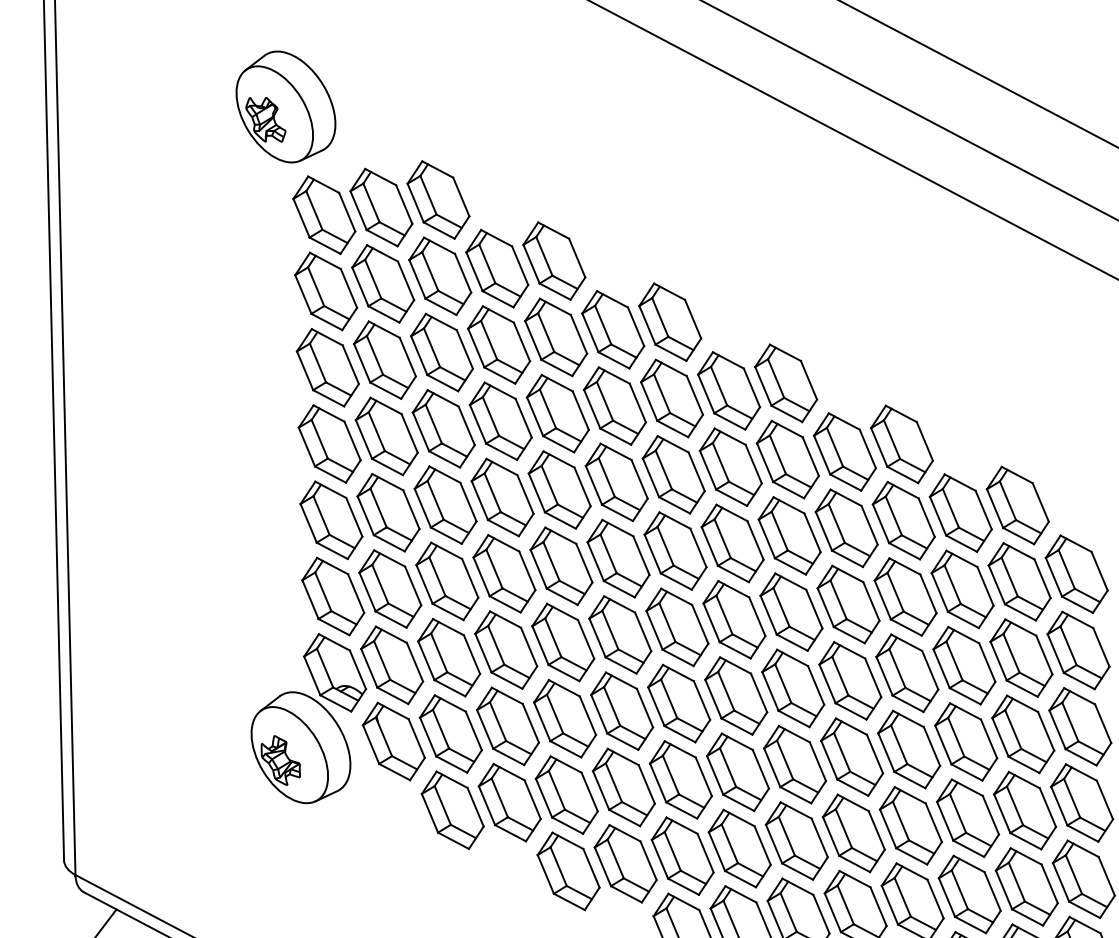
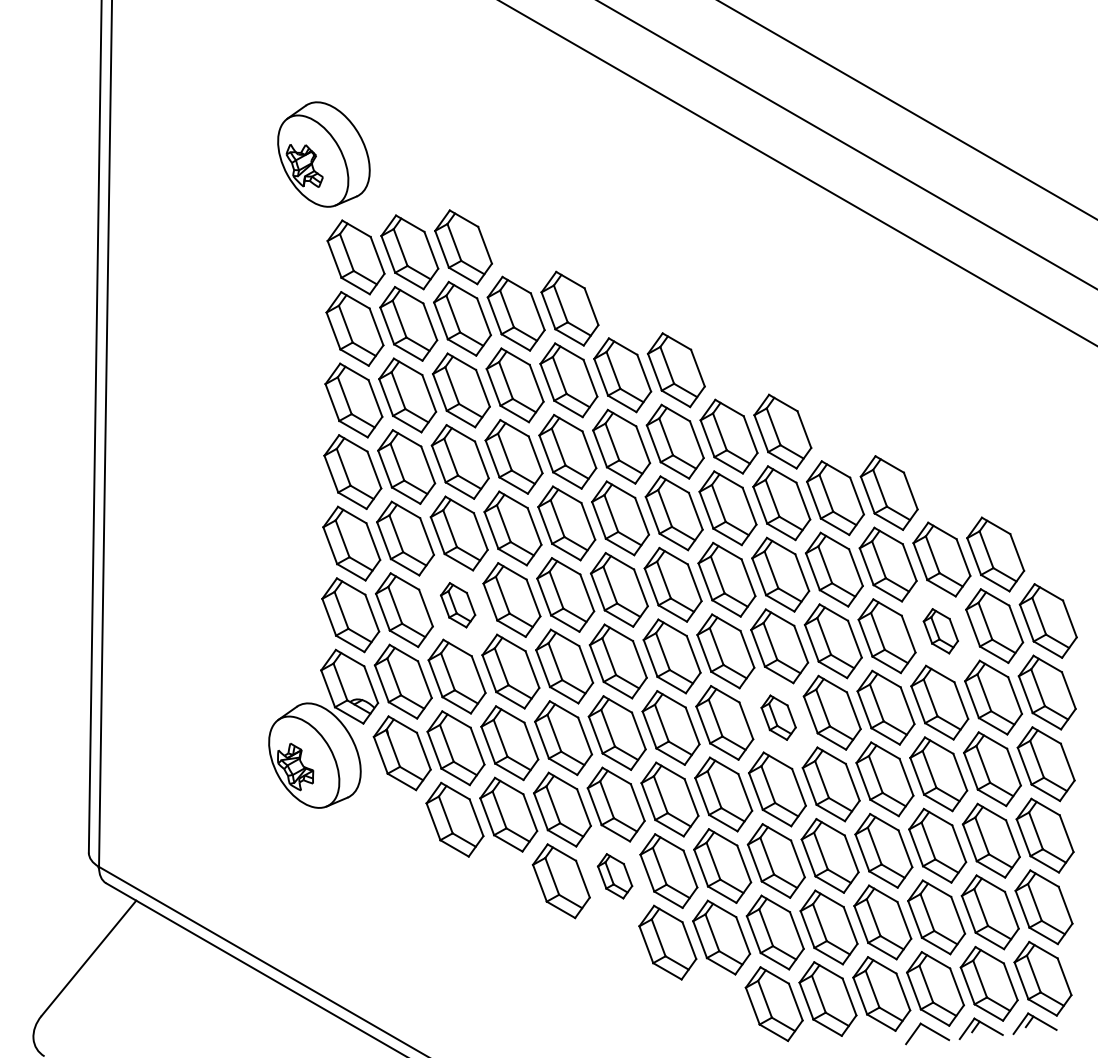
part: (446, 581) -> (457, 605), size x0.6
part: (962, 589) -> (940, 631), size x0.6
part: (793, 688) -> (778, 717), size x0.6
part: (625, 864) -> (614, 876), size x0.6

